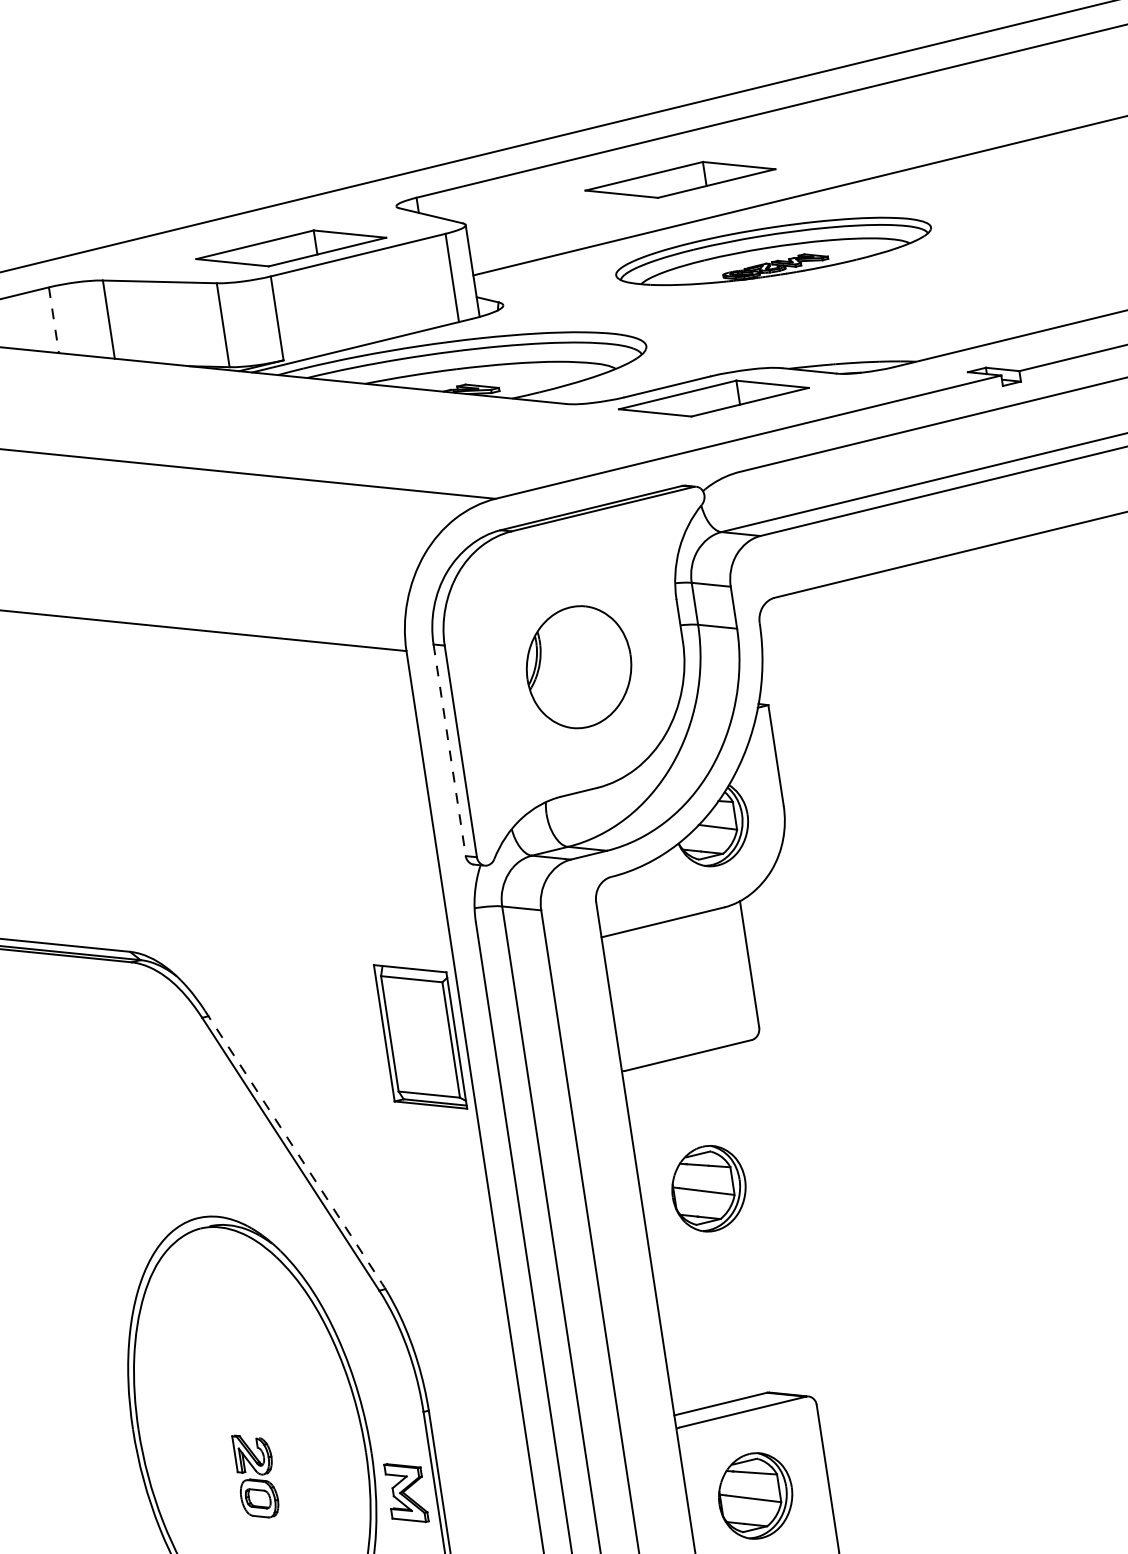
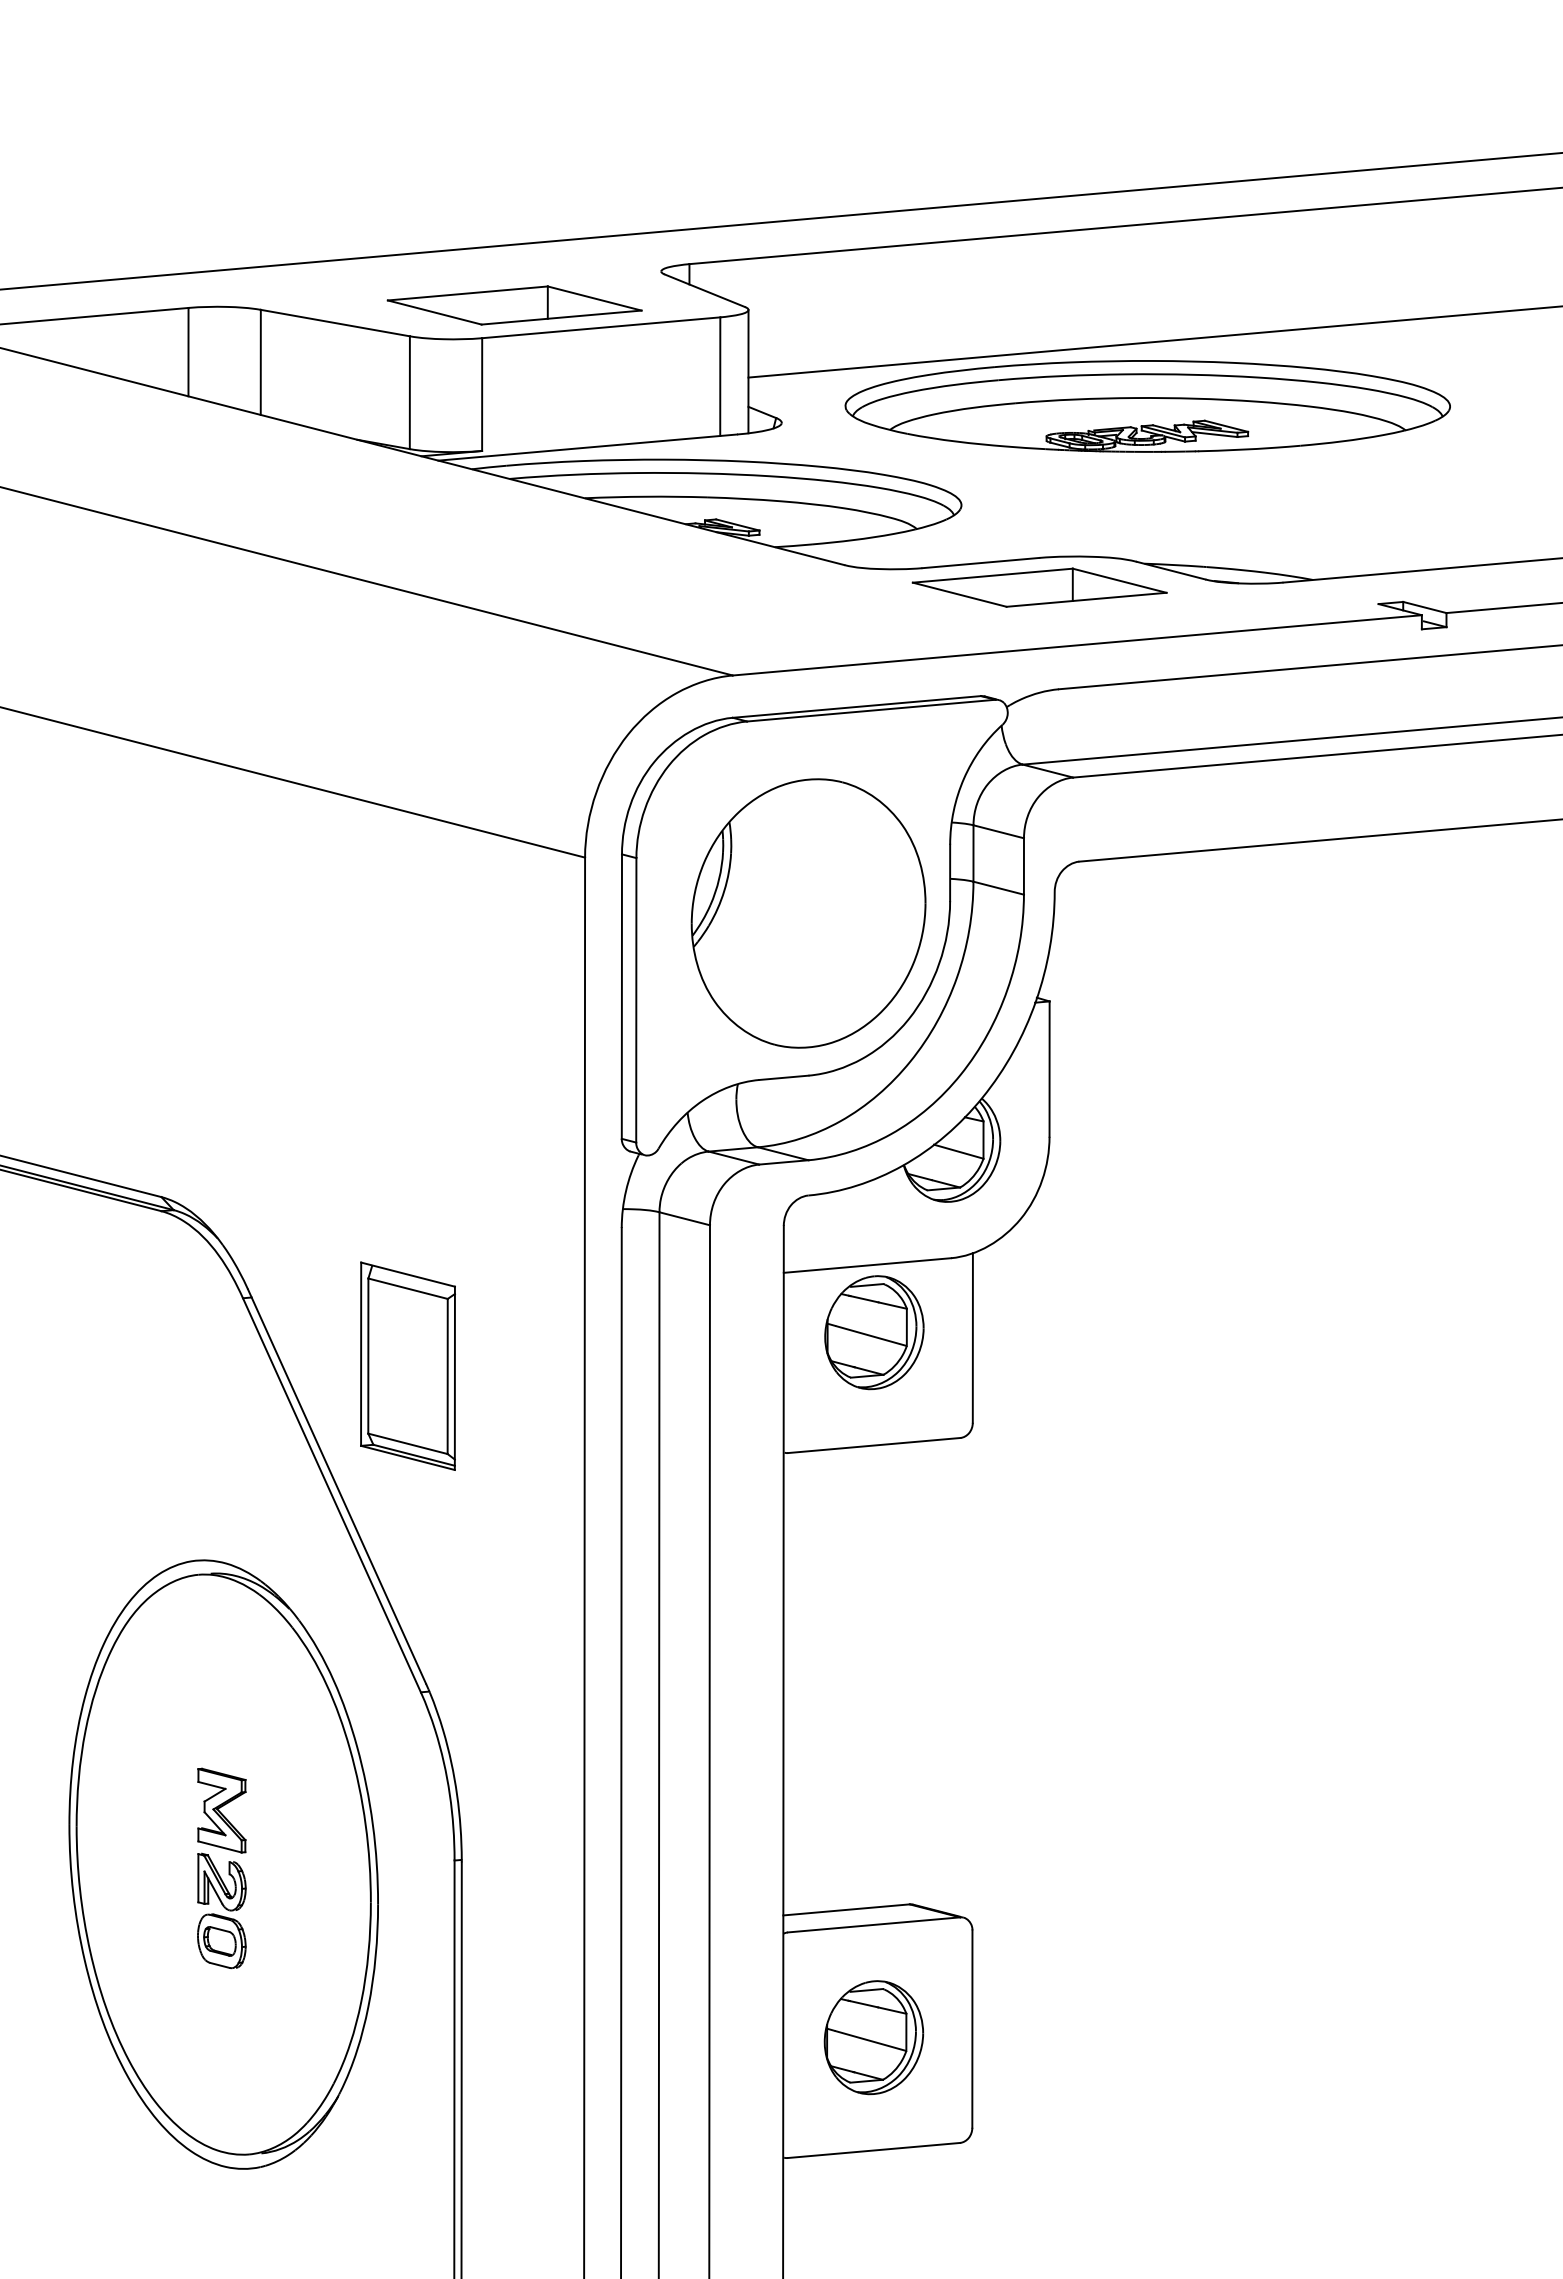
part: (680, 179) -> (1039, 293), removed
part: (773, 251) -> (1147, 406), size x1.43
line: (53, 320) -> (188, 352), dashed -> solid
part: (579, 667) -> (808, 913), size x1.67
line: (449, 751) -> (621, 997), dashed -> solid
part: (420, 1036) -> (407, 1365), moved
line: (294, 1147) -> (337, 1487), dashed -> solid
part: (709, 1188) -> (874, 1332), moved
part: (406, 1493) -> (221, 1810), moved

